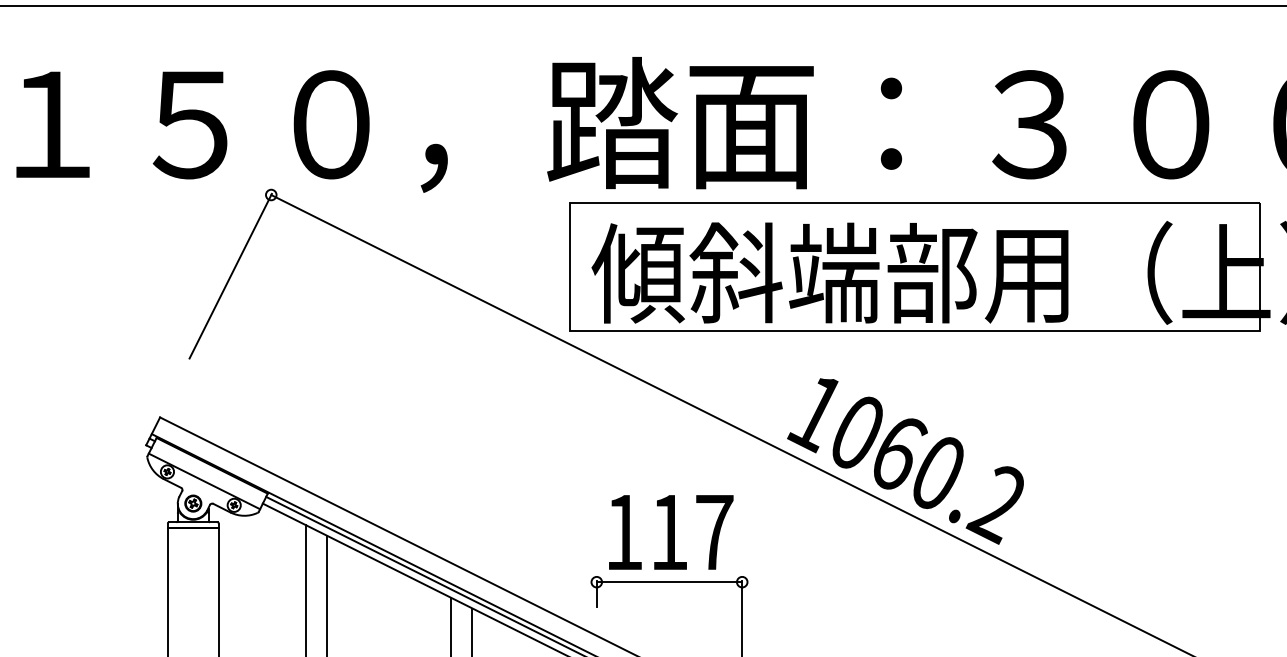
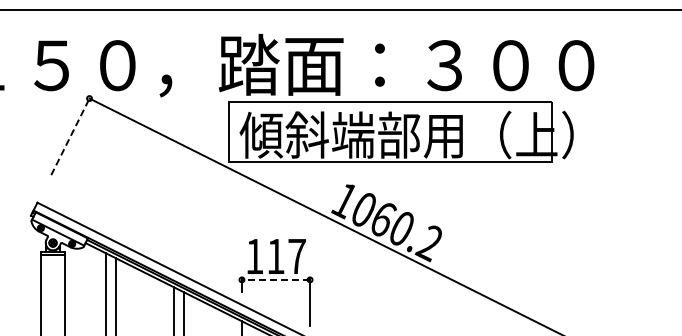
line: (230, 276) -> (70, 136), solid -> dashed
line: (668, 581) -> (275, 279), solid -> dashed

